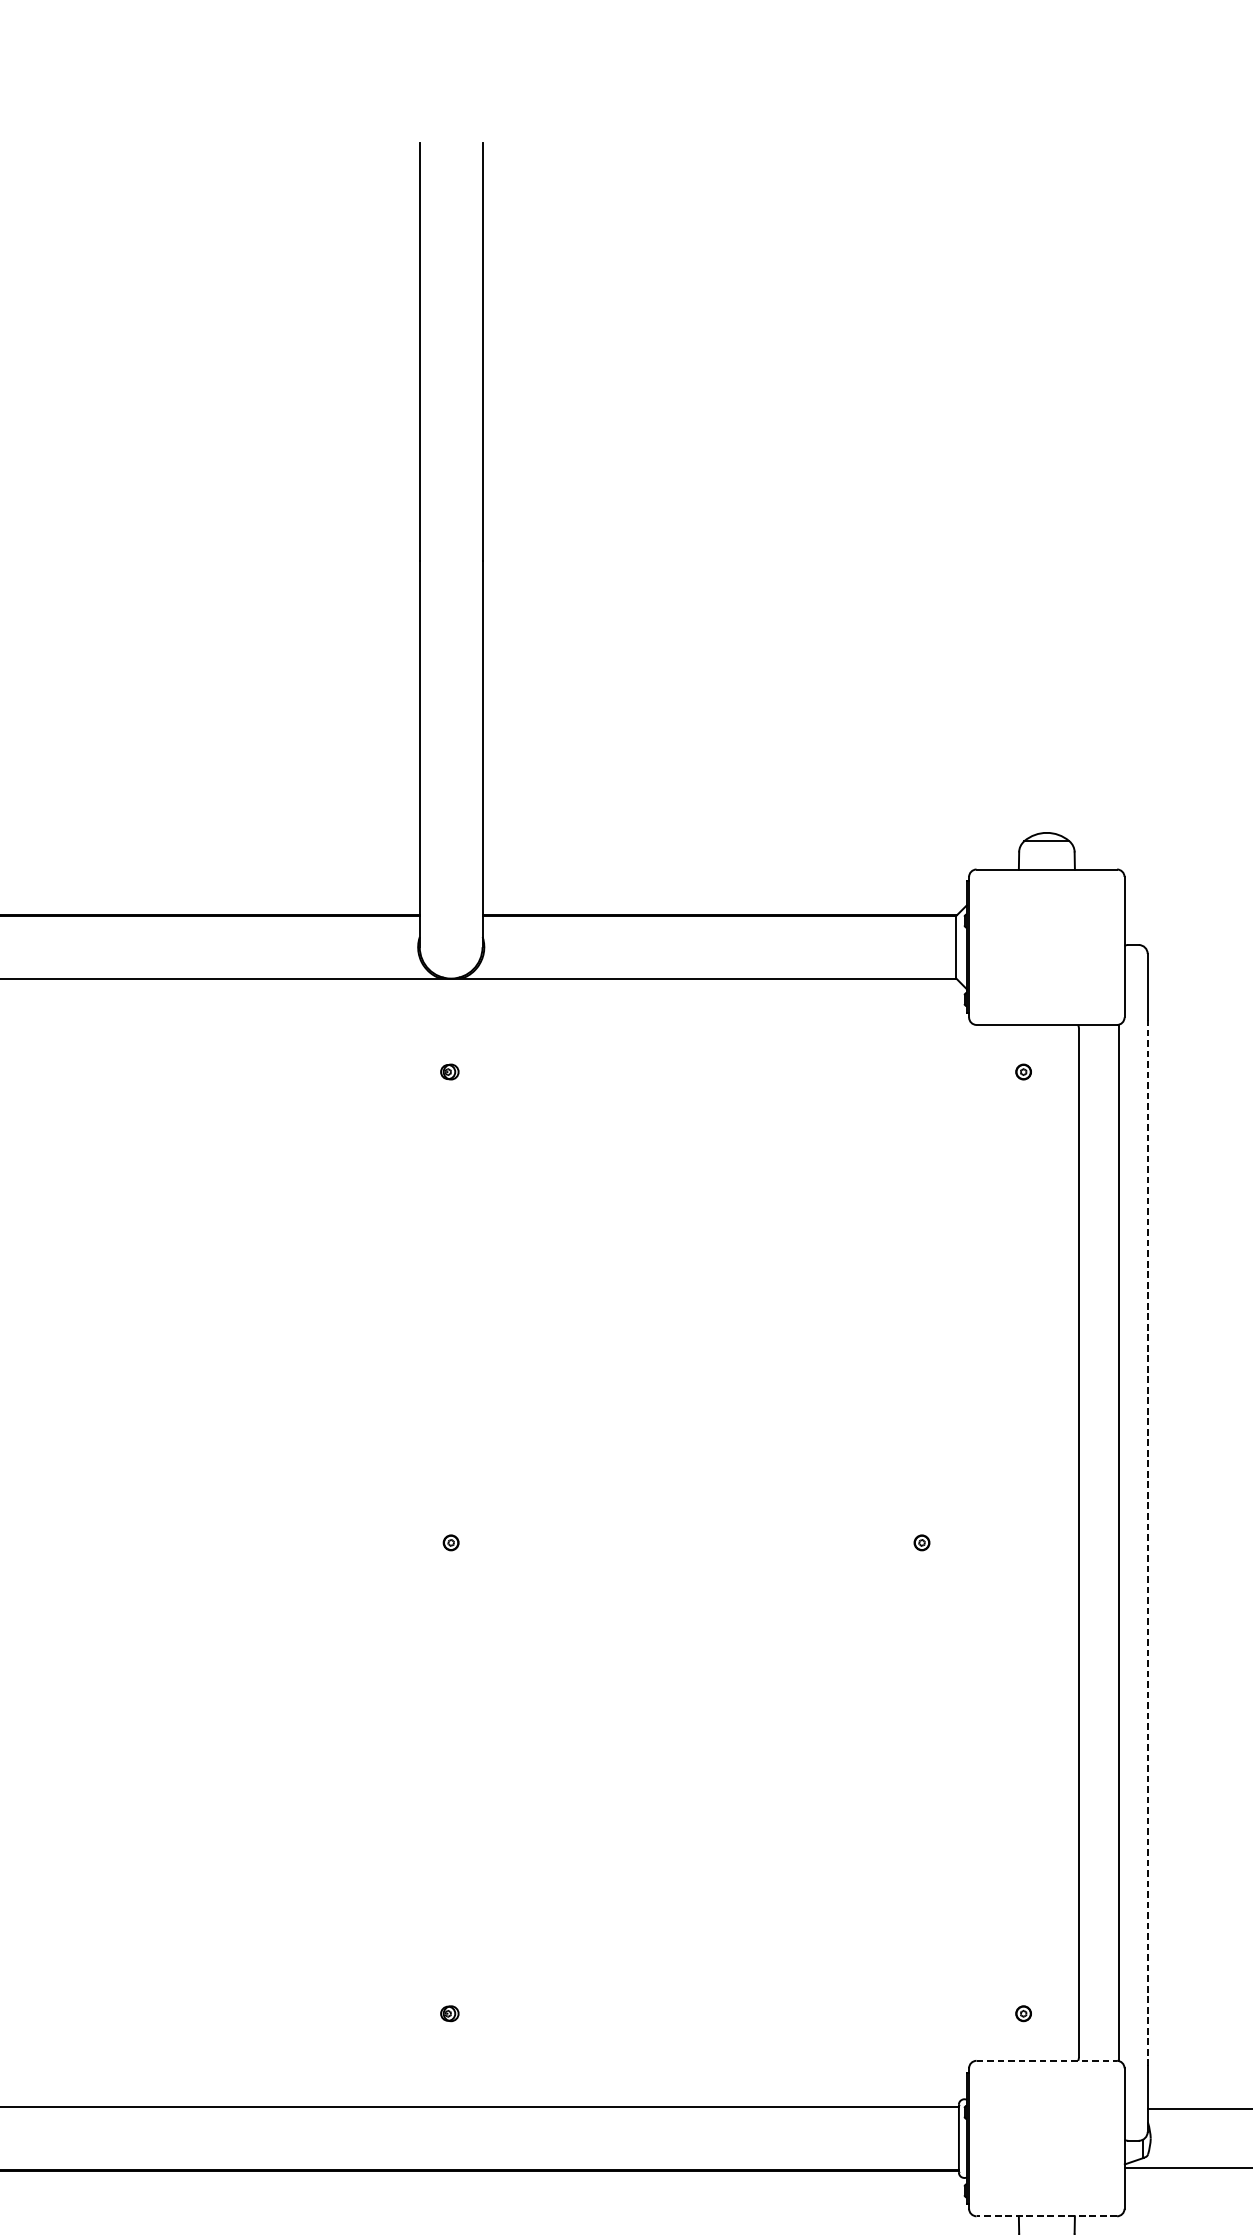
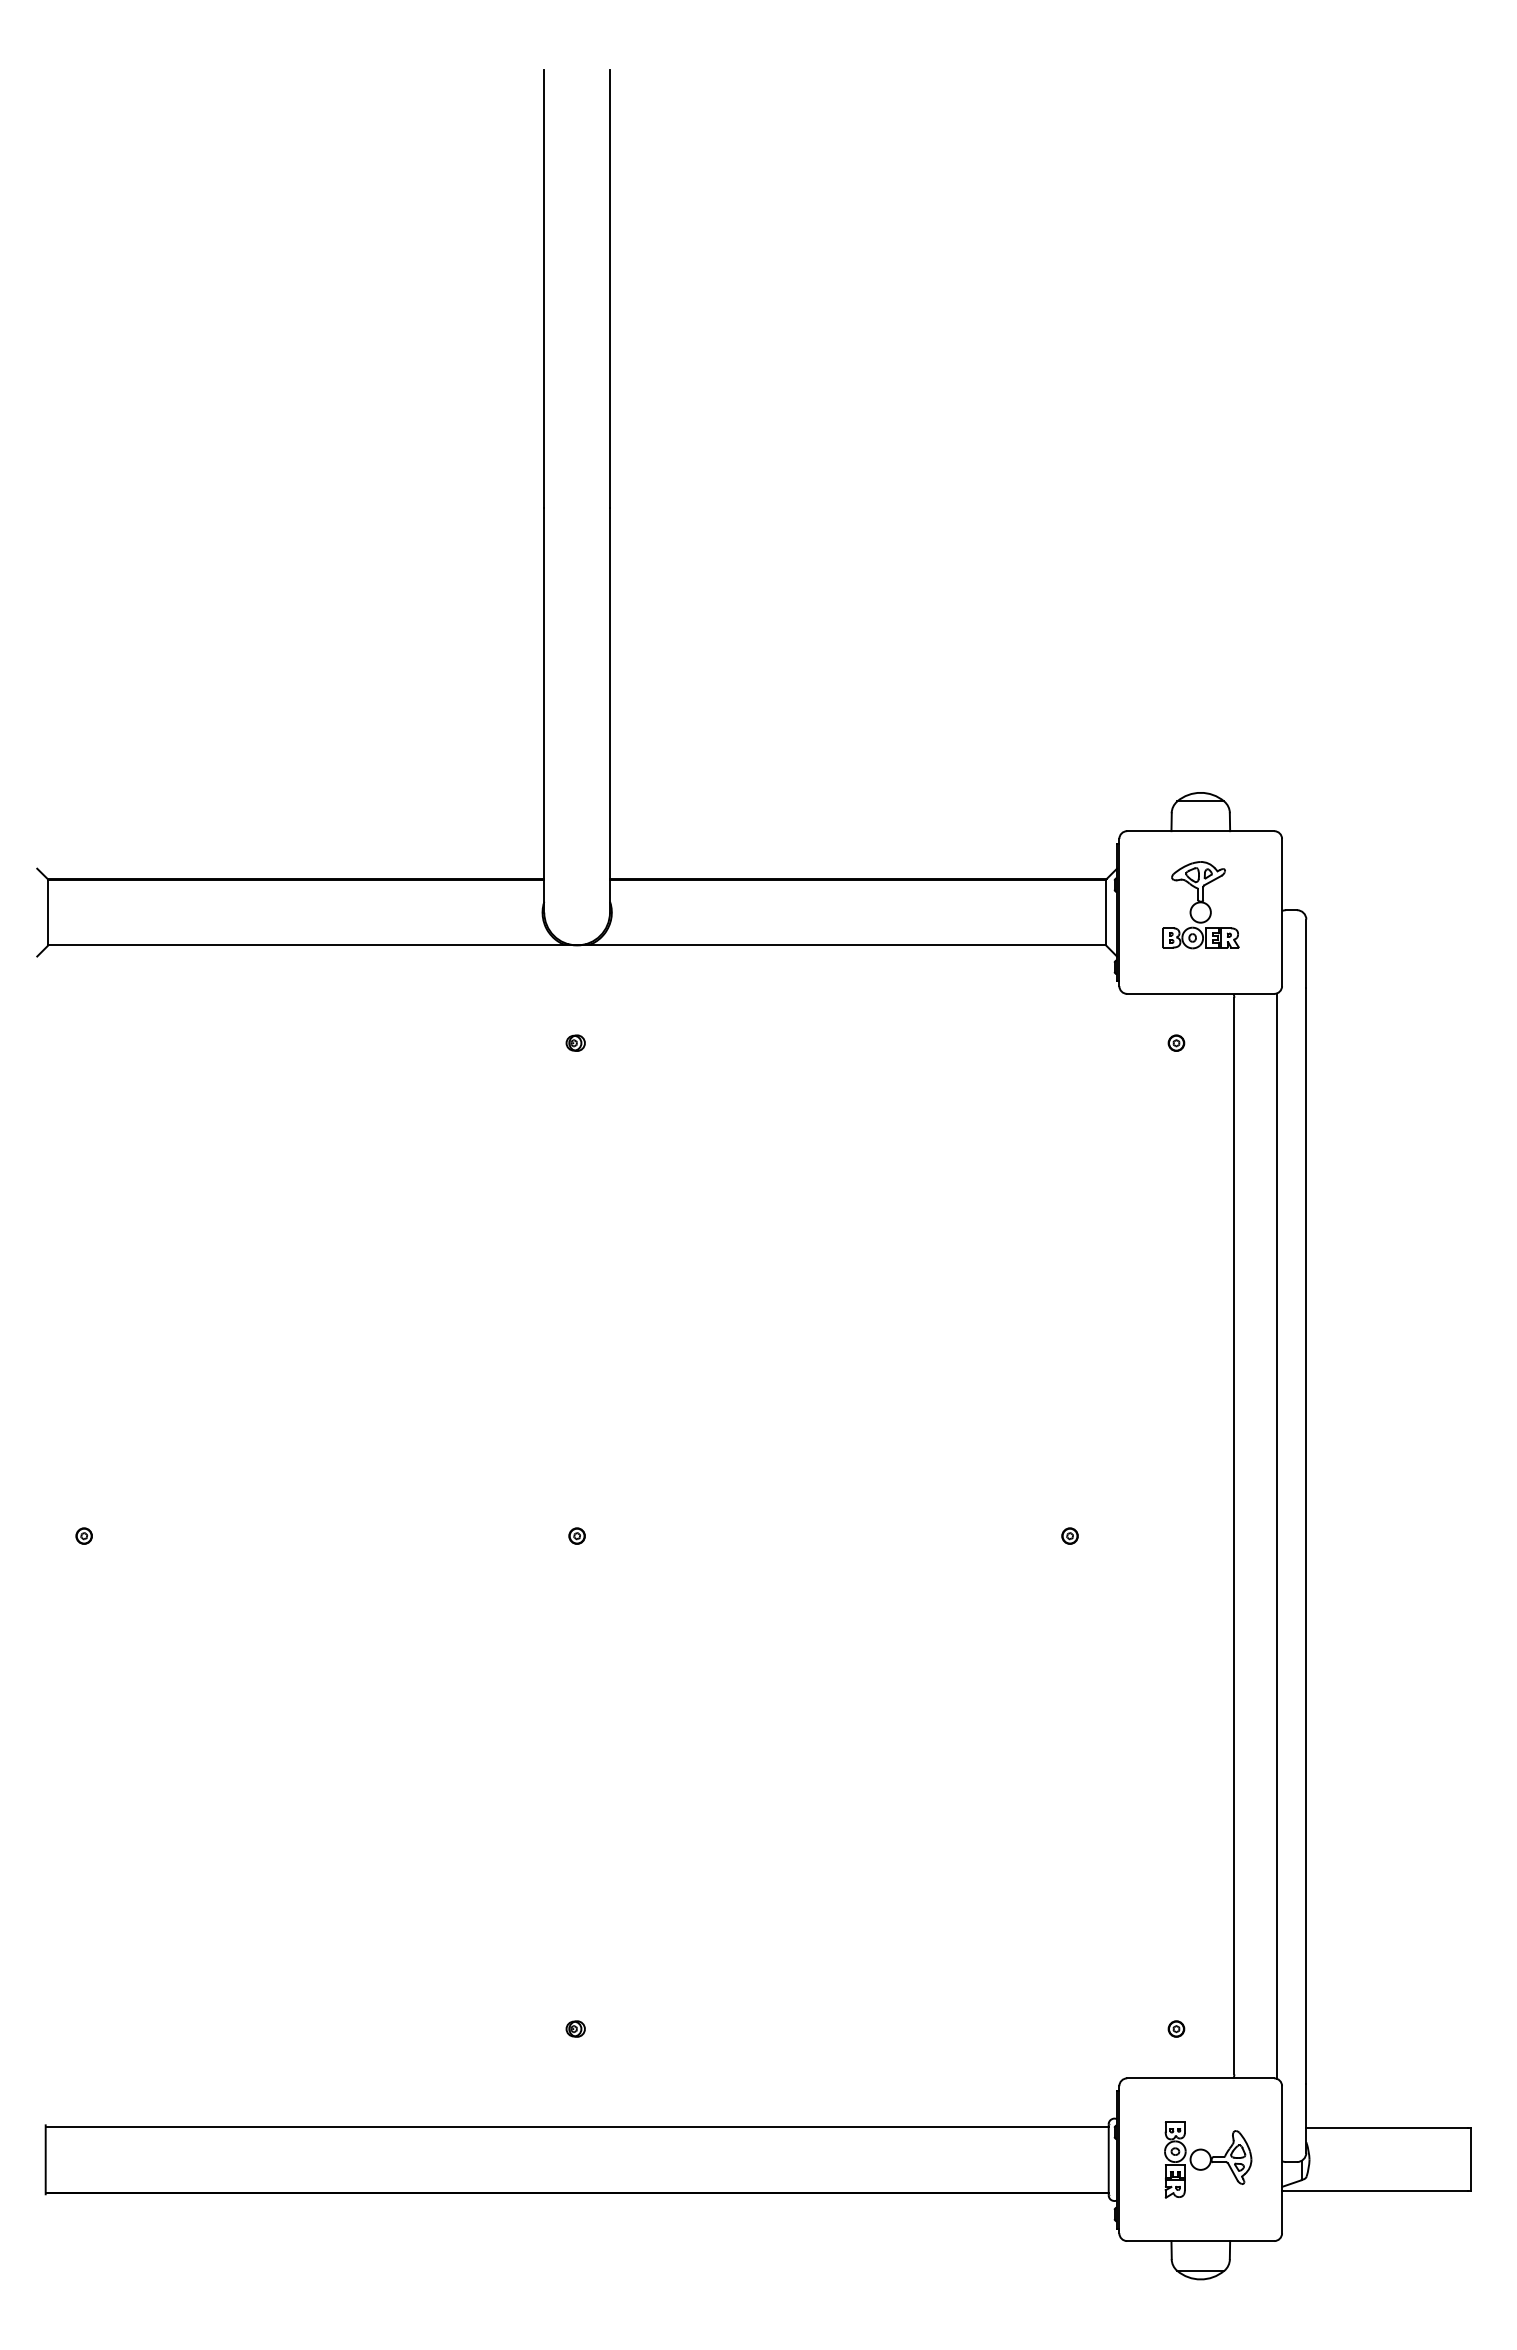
part: (1046, 940) -> (1200, 905), added
line: (1147, 1543) -> (1306, 1536), dashed -> solid
line: (1046, 2060) -> (1200, 2078), dashed -> solid
part: (1054, 2138) -> (1208, 2159), added
line: (1046, 2216) -> (1200, 2241), dashed -> solid

